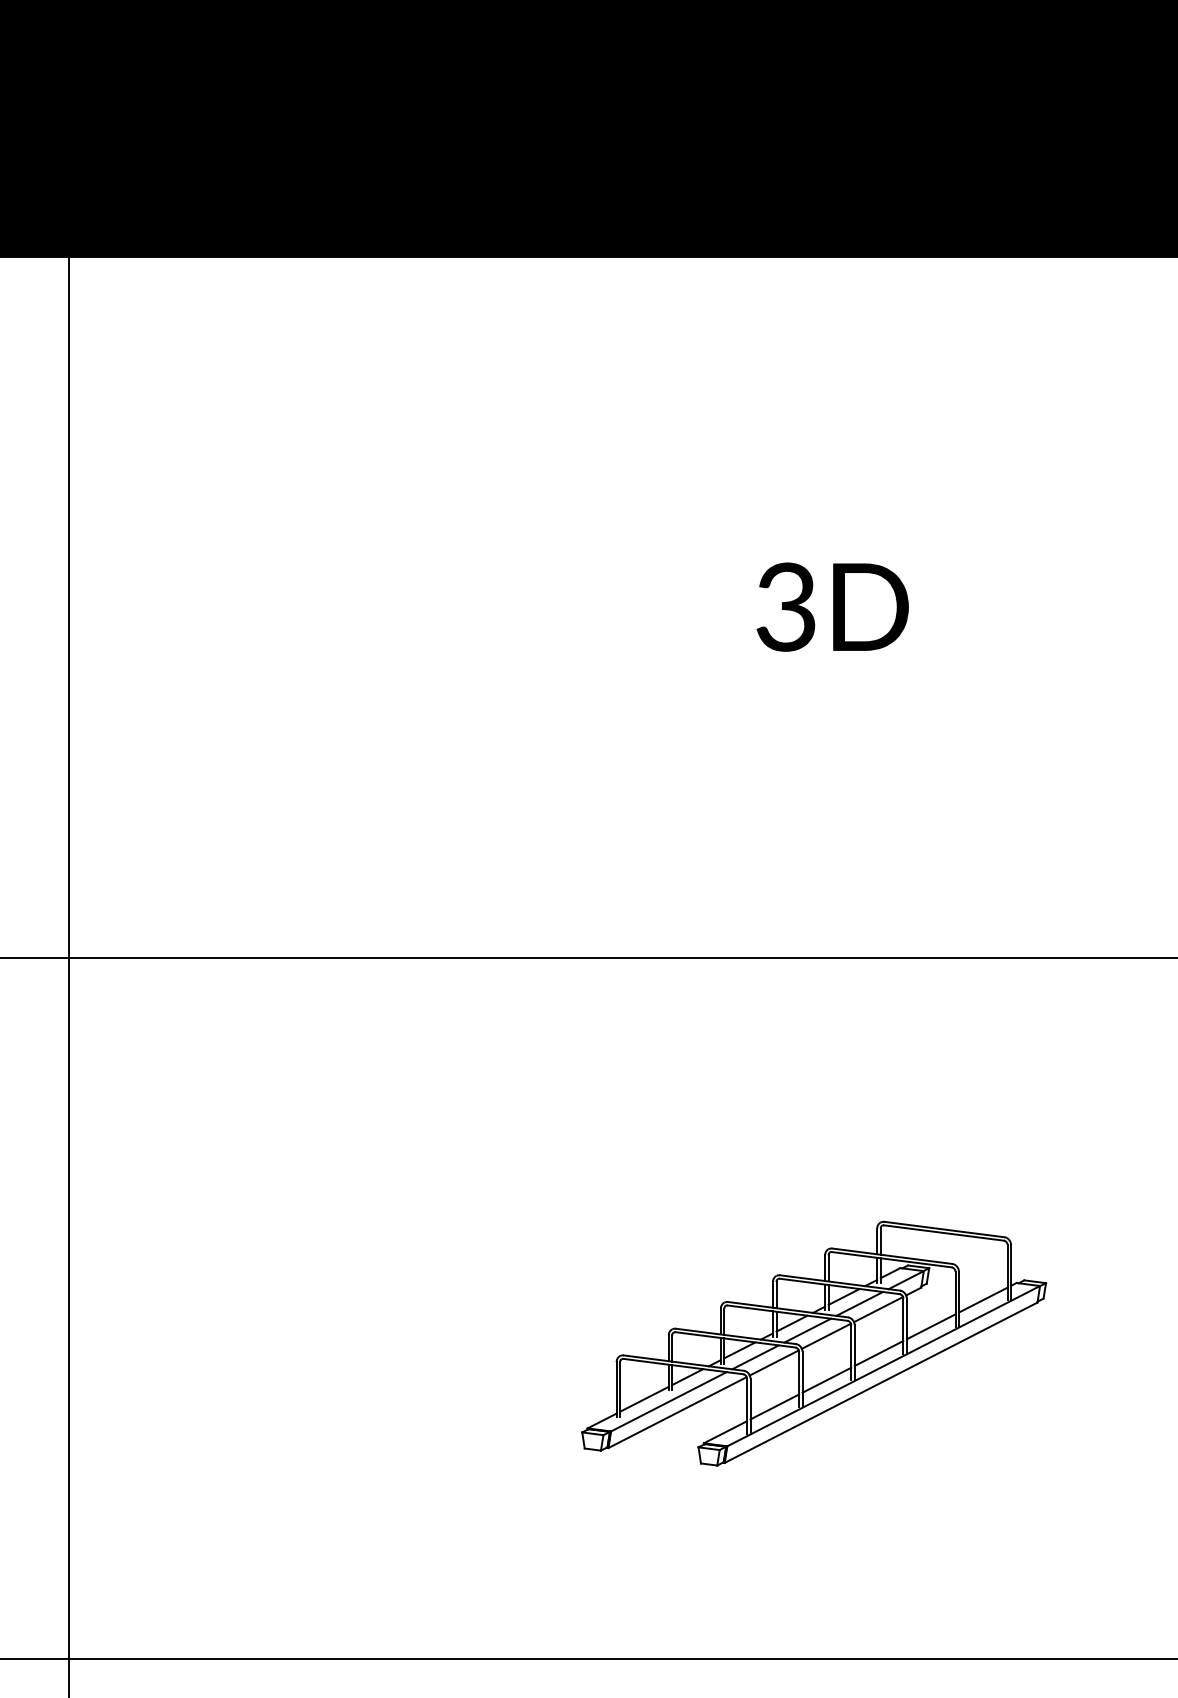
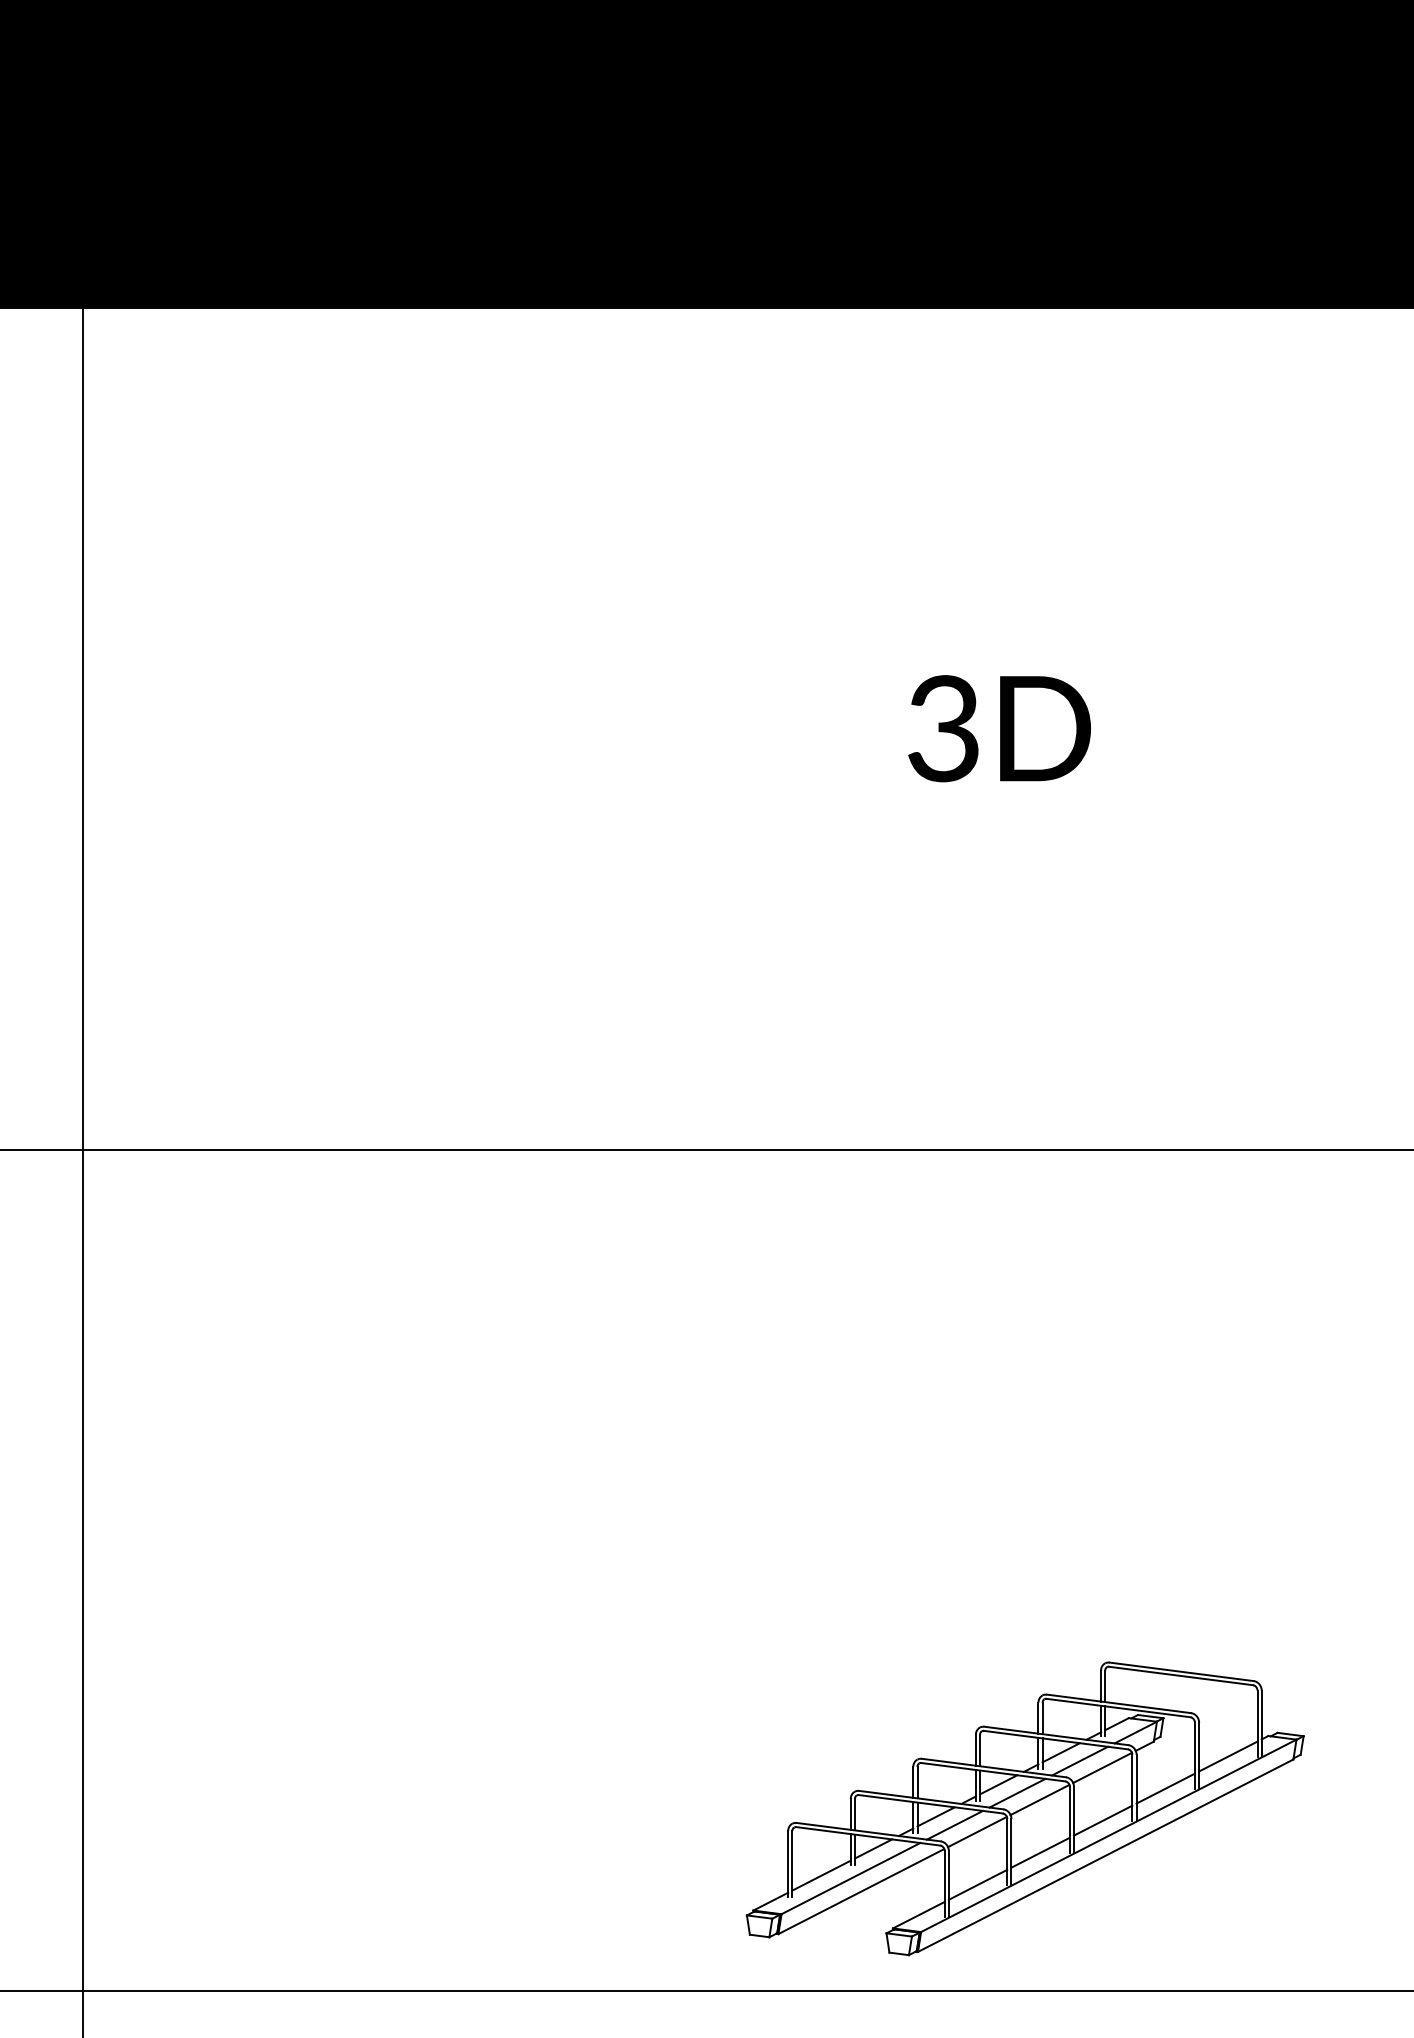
part: (813, 1343) -> (1024, 1808), moved

